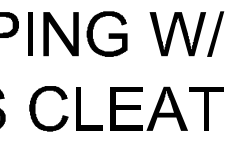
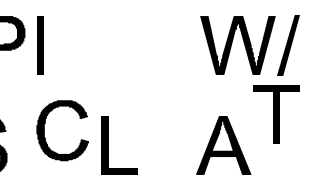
fill: (106, 33) -> (142, 44), removed
fill: (60, 34) -> (80, 45), removed
part: (36, 103) -> (46, 123), moved
fill: (126, 108) -> (169, 145), removed
part: (206, 108) -> (276, 114), moved

